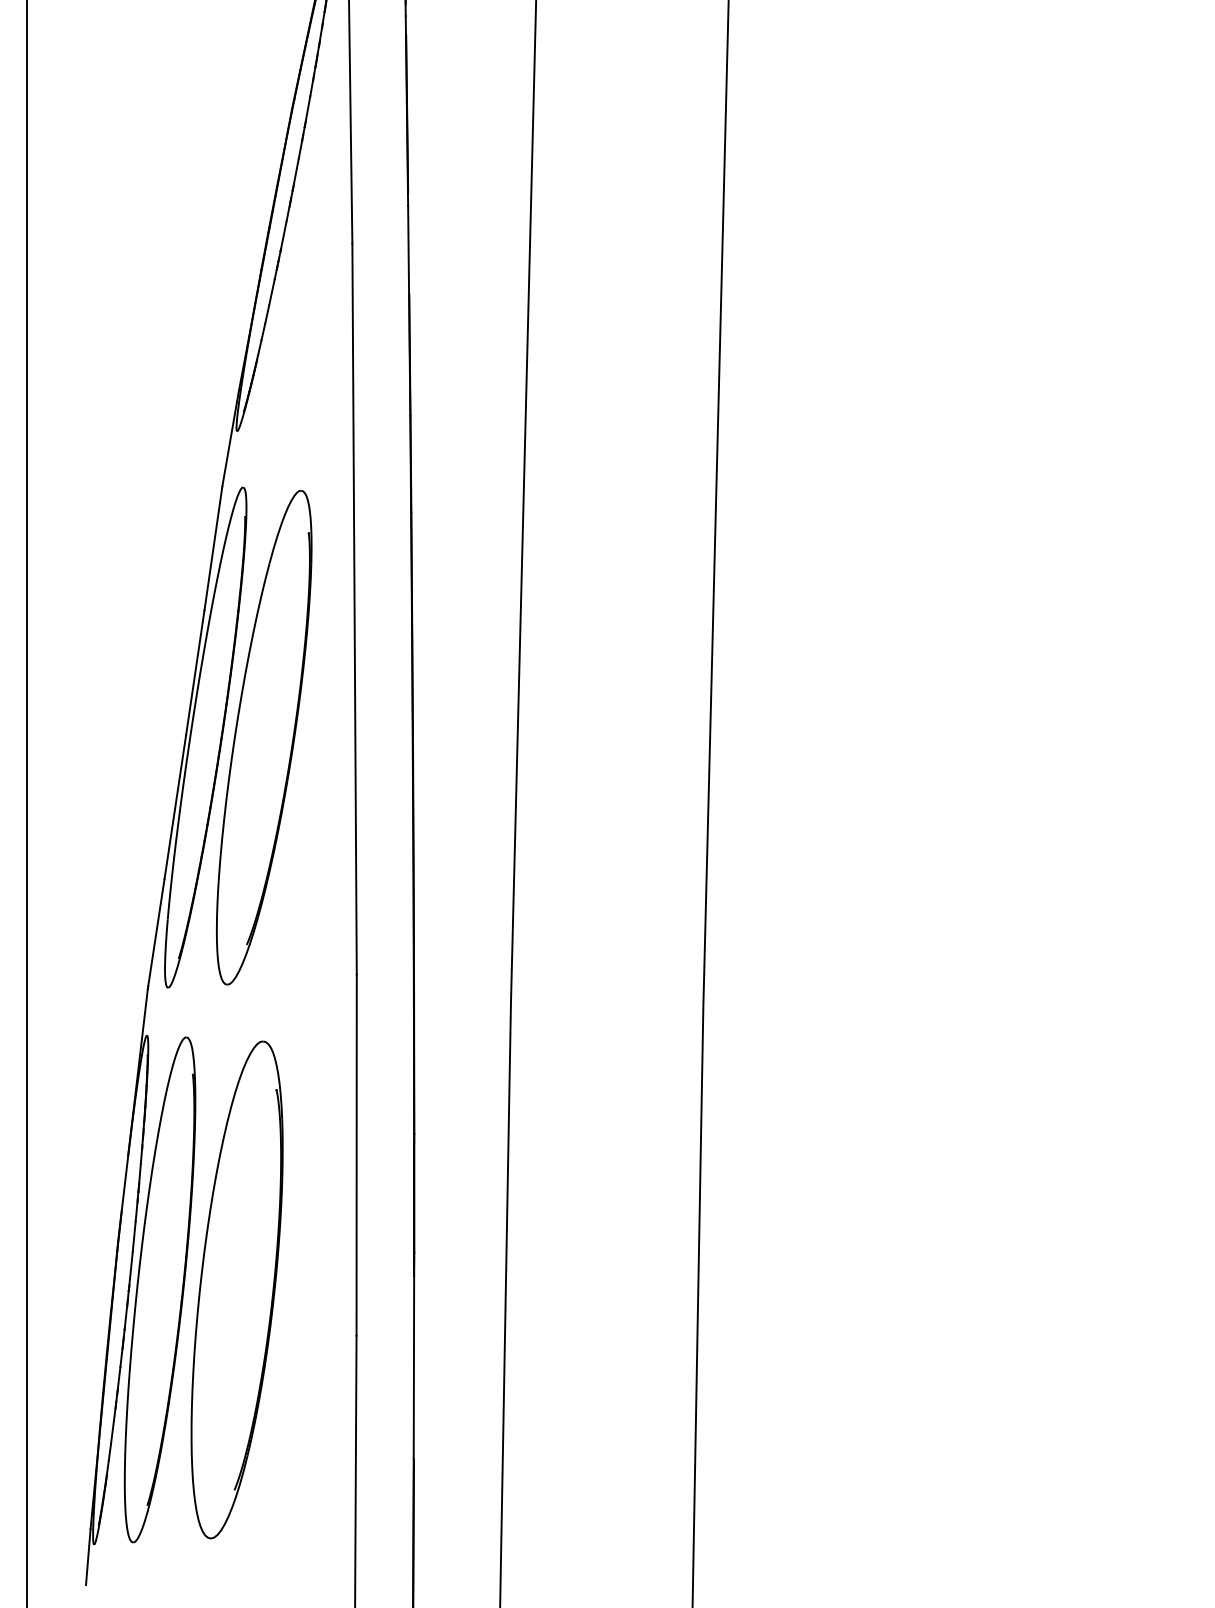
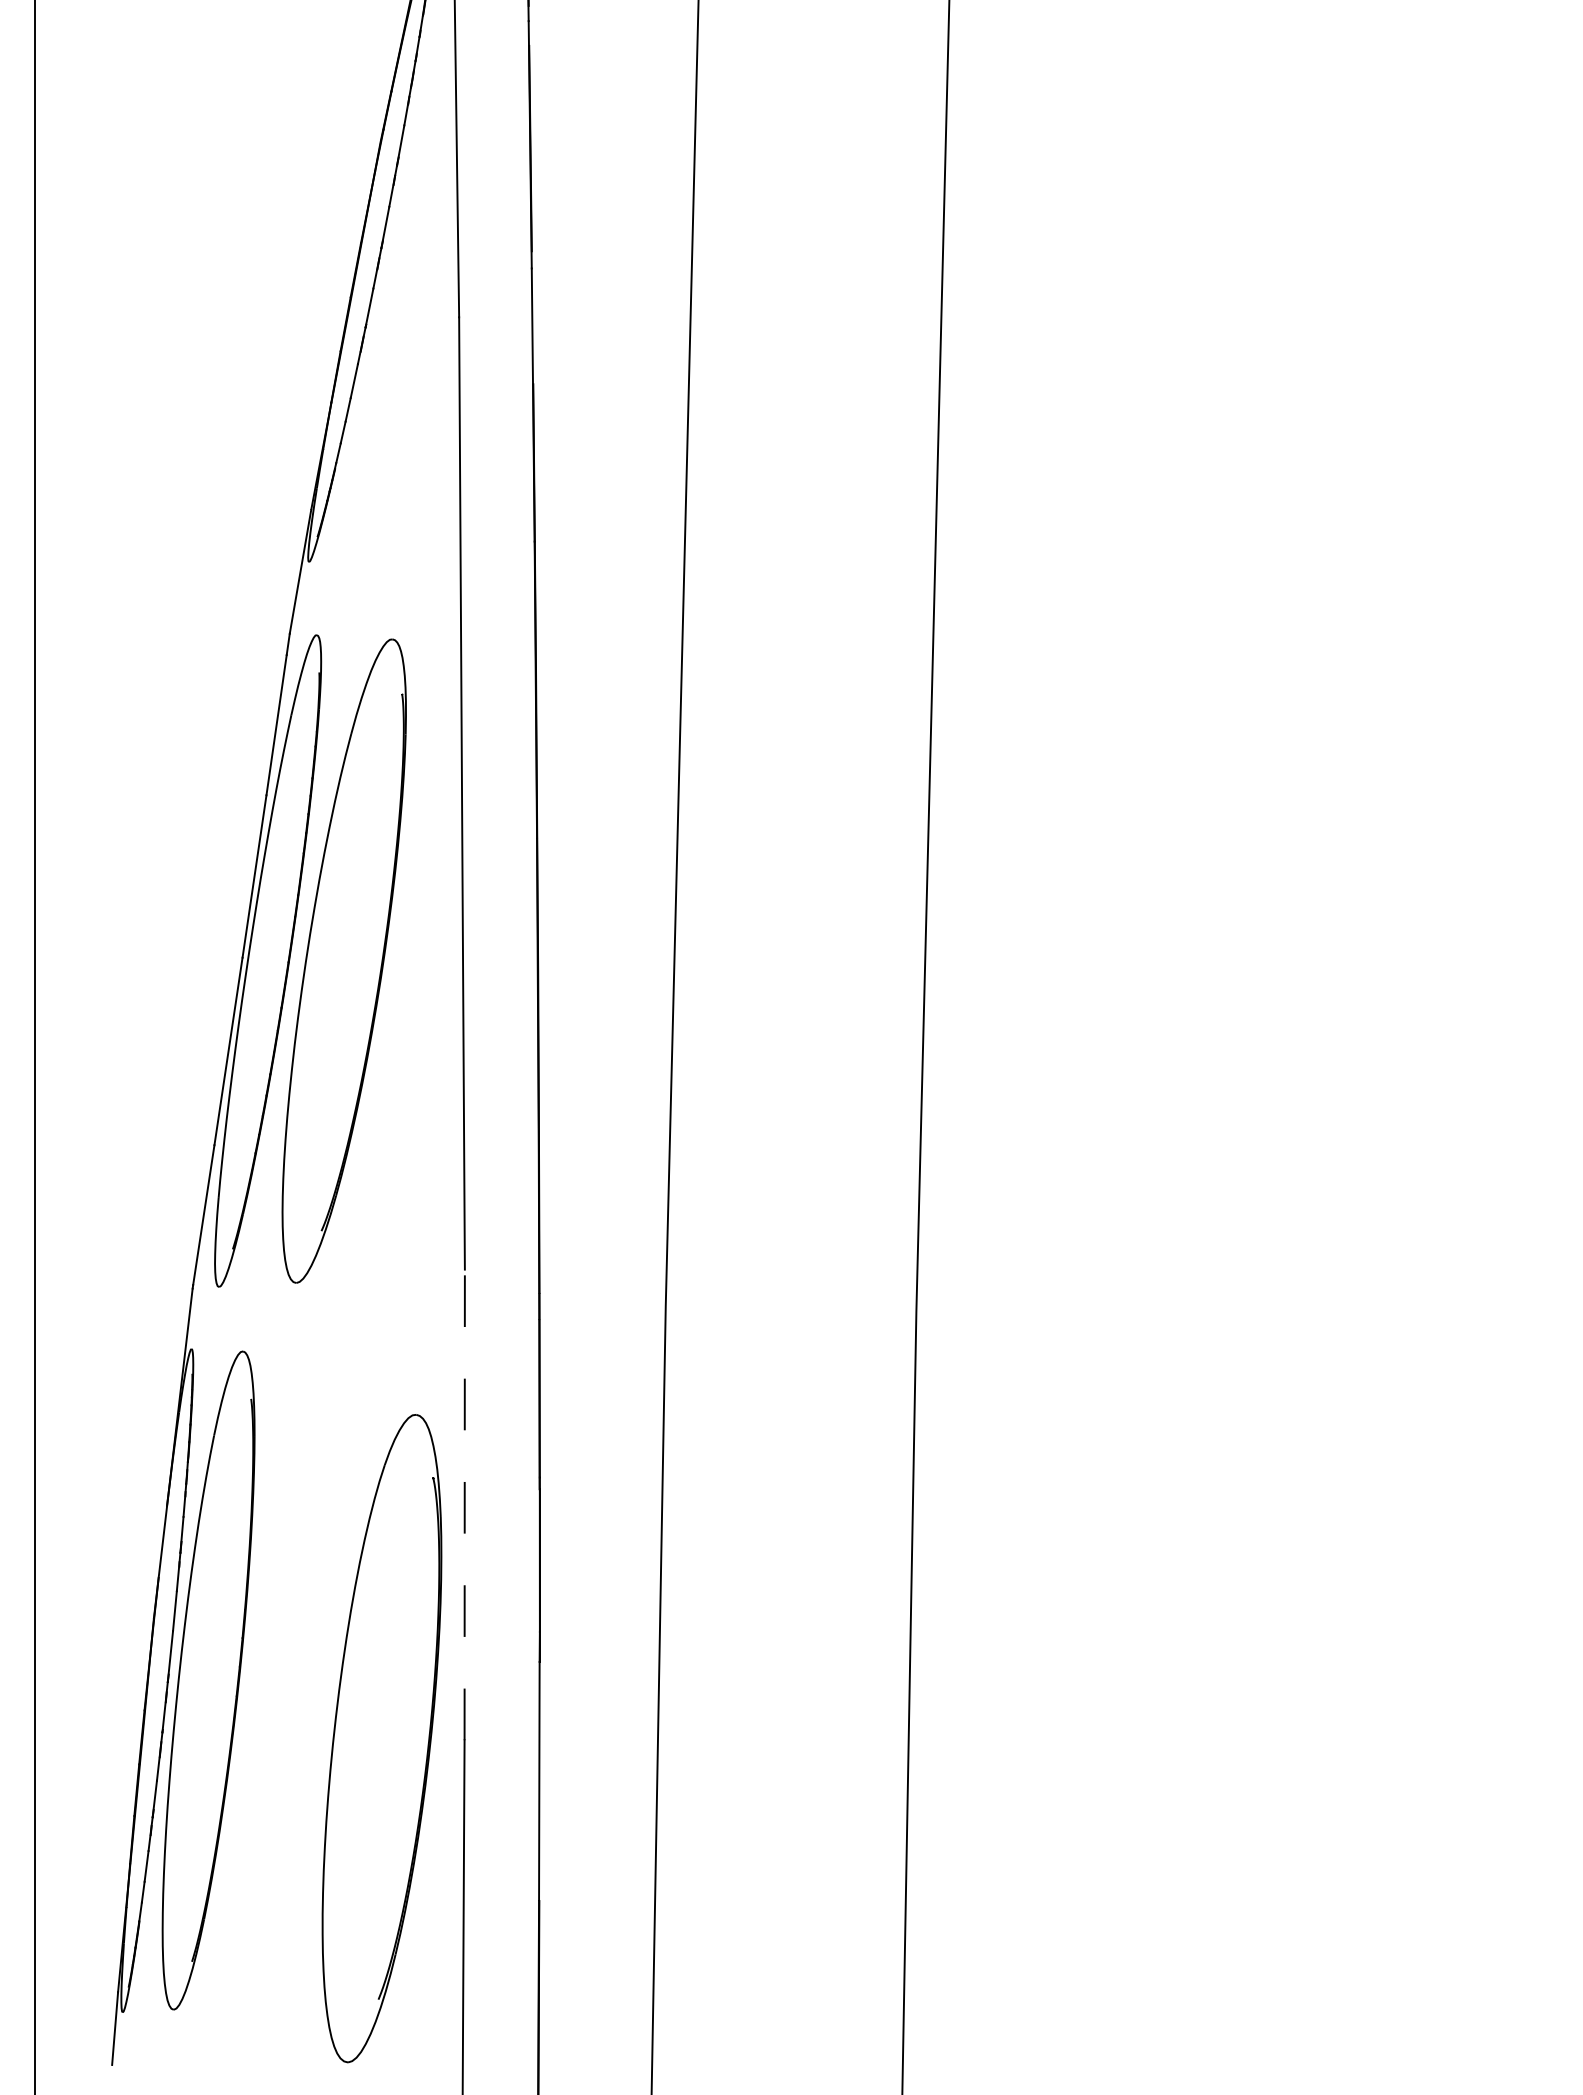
line: (356, 1154) -> (464, 1504), solid -> dashed
part: (236, 1289) -> (381, 1738), moved

